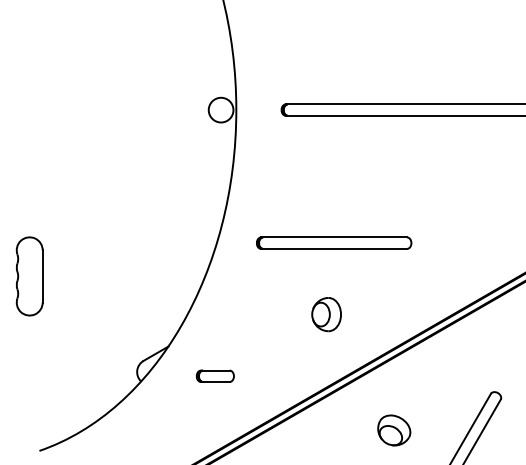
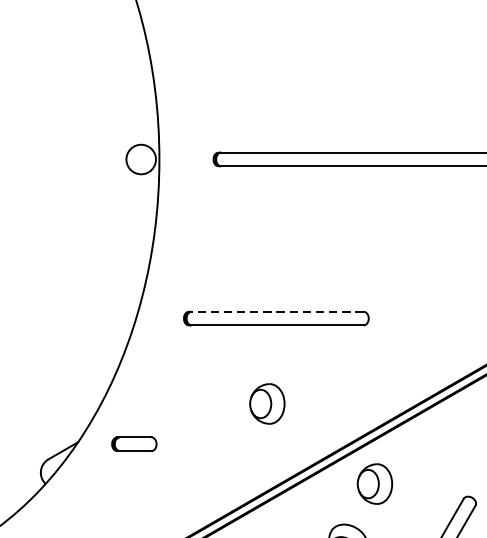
line: (333, 237) -> (275, 311), solid -> dashed
part: (215, 375) -> (134, 443), moved
part: (416, 381) -> (374, 483), added

